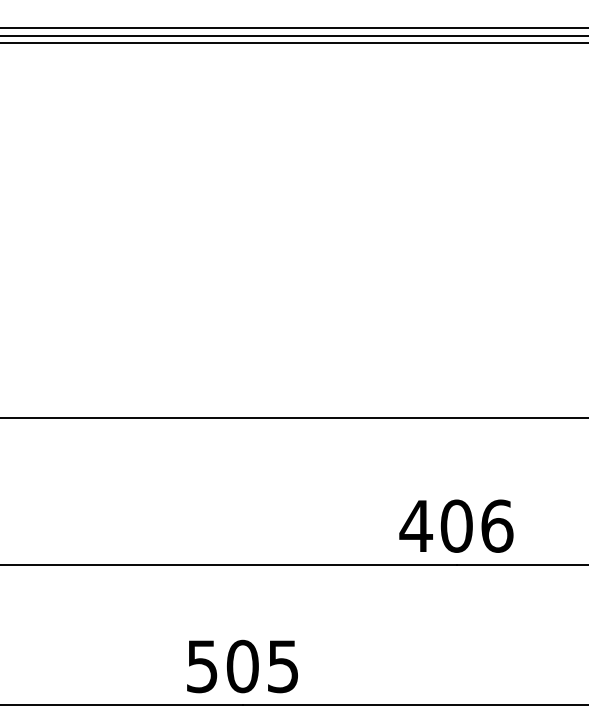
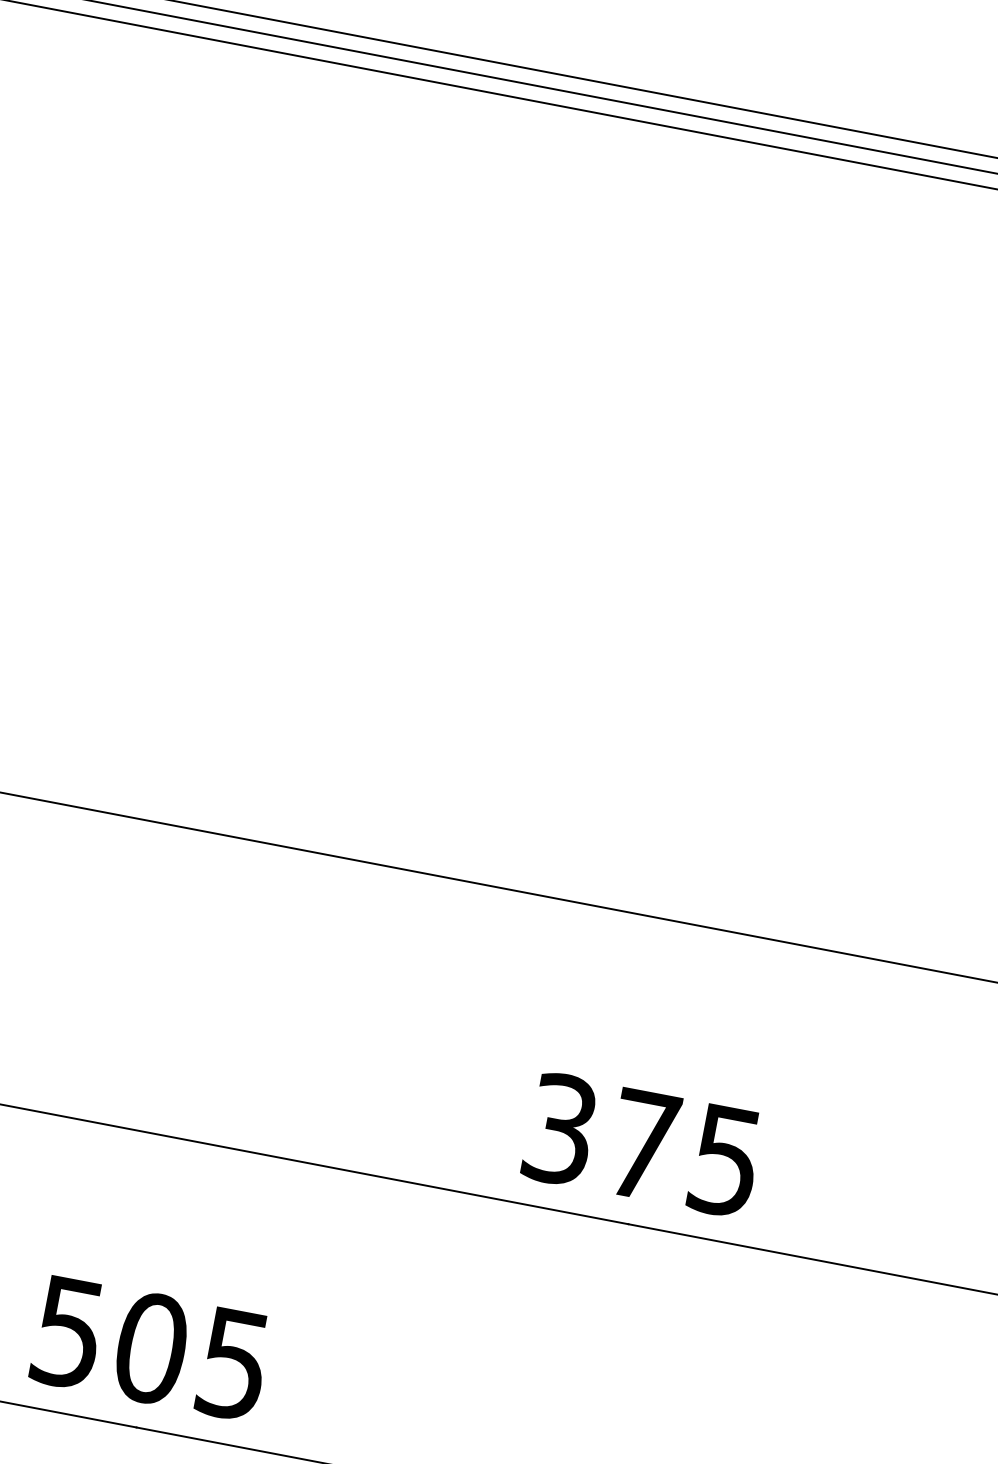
text: (456, 525) -> (643, 1143), 406 -> 375

